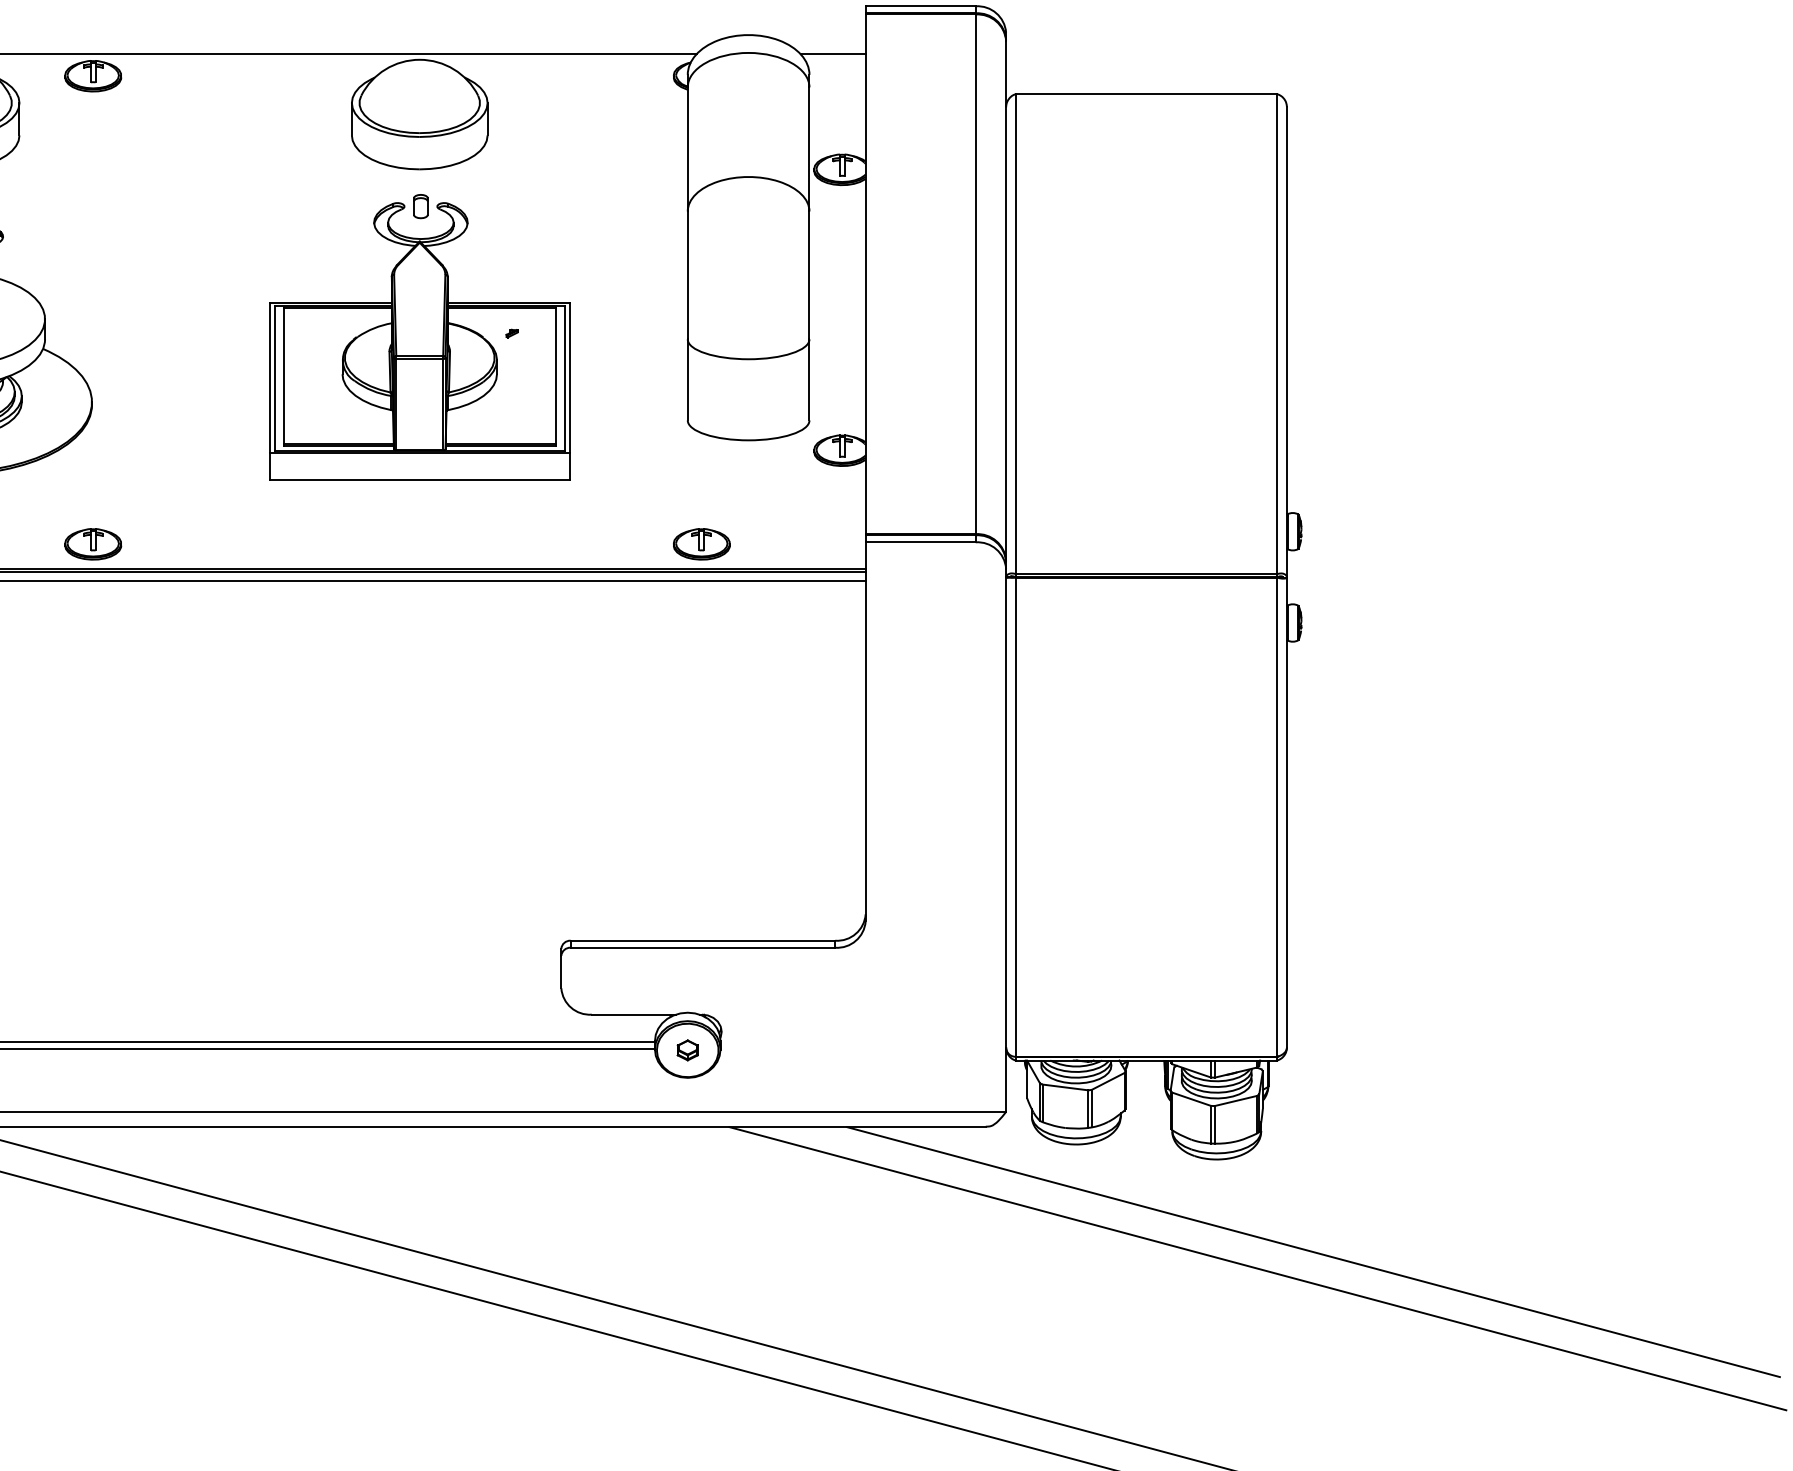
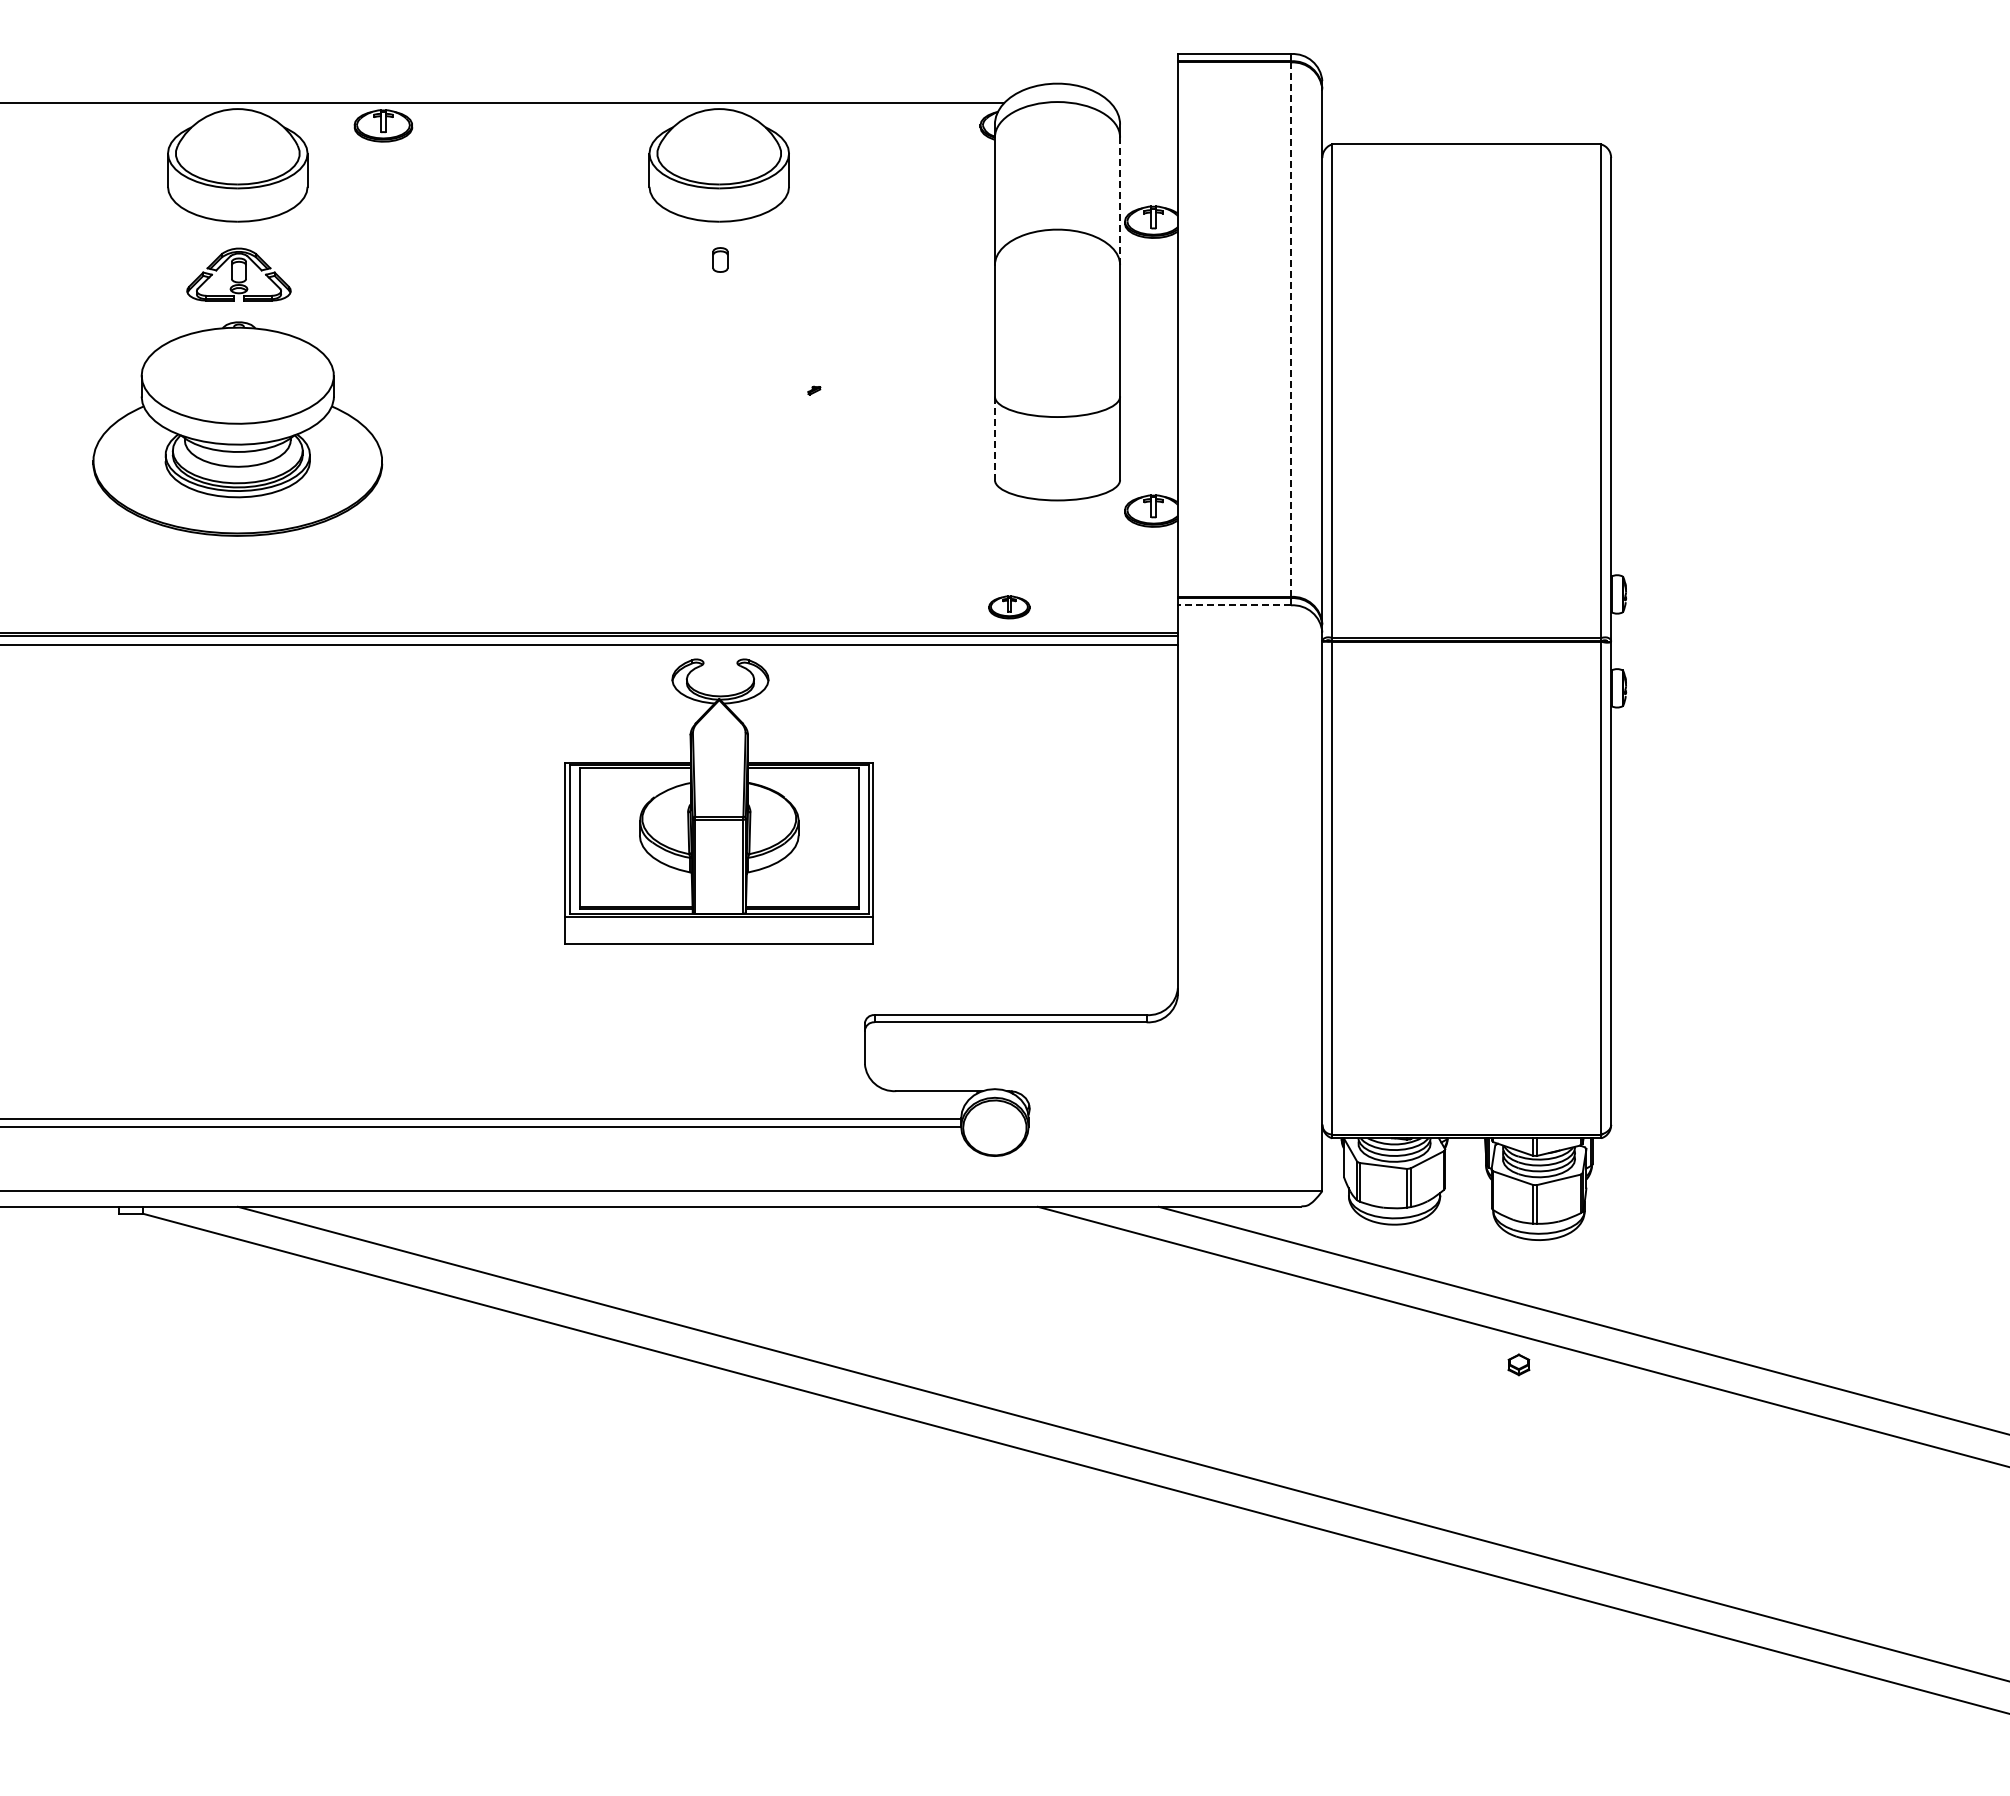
line: (832, 54) -> (1143, 103), removed
line: (809, 149) -> (1120, 201), solid -> dashed
line: (976, 275) -> (1291, 330), solid -> dashed
part: (418, 341) -> (718, 801), moved
line: (687, 380) -> (994, 438), solid -> dashed
line: (920, 542) -> (1234, 605), solid -> dashed
part: (93, 544) -> (383, 607), removed
part: (701, 544) -> (1009, 607), size x0.7
part: (687, 1050) -> (1518, 1364), moved

